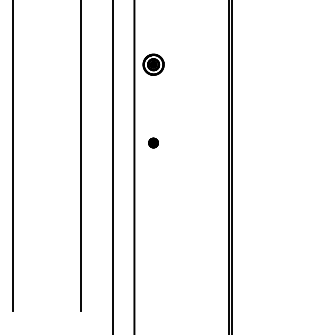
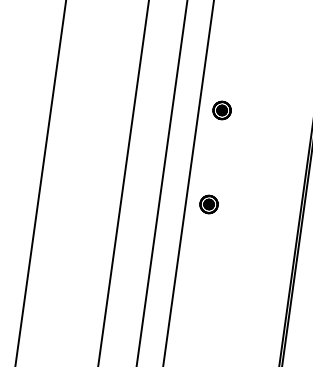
part: (153, 64) -> (222, 110), size x0.71
part: (153, 142) -> (209, 203), size x1.67

